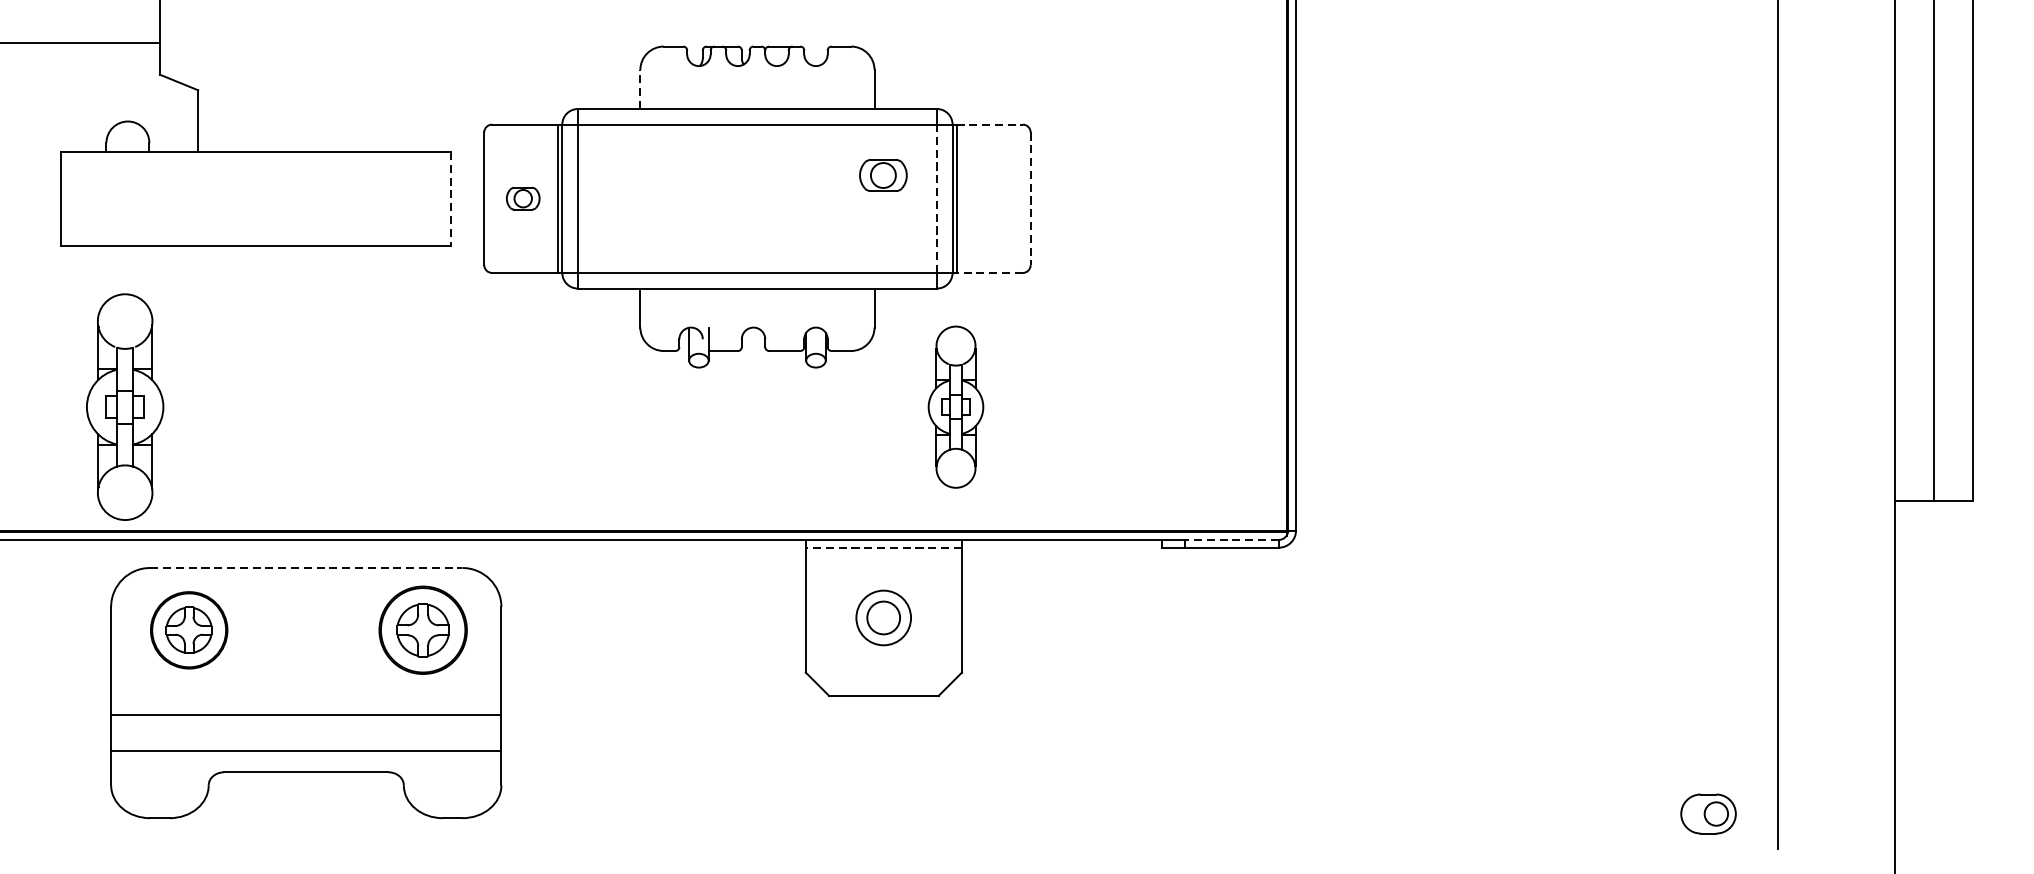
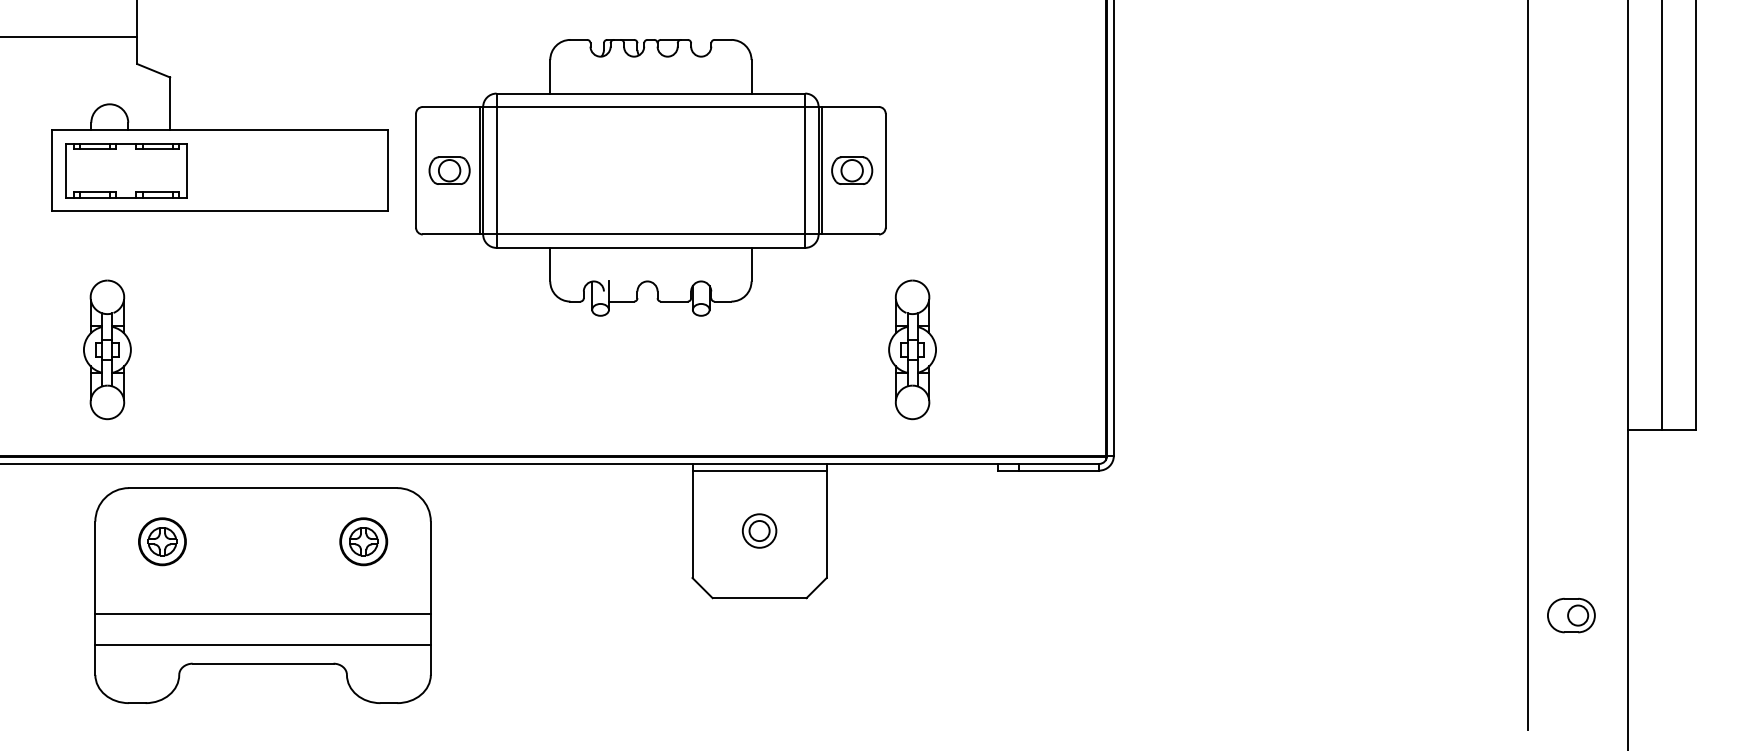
line: (640, 89) -> (550, 76), dashed -> solid
line: (989, 125) -> (850, 107), dashed -> solid
part: (883, 175) -> (852, 170), moved
part: (147, 198) -> (126, 170), added
part: (523, 198) -> (449, 170), size x1.43
line: (937, 198) -> (805, 170), dashed -> solid
line: (451, 199) -> (387, 171), dashed -> solid
line: (1030, 199) -> (885, 171), dashed -> solid
line: (989, 272) -> (850, 234), dashed -> solid
part: (125, 406) -> (107, 349), size x0.71
part: (955, 406) -> (912, 349), moved
line: (1231, 539) -> (1058, 463), dashed -> solid
line: (883, 547) -> (759, 470), dashed -> solid
line: (306, 568) -> (263, 488), dashed -> solid
part: (883, 617) -> (759, 530), size x0.71
part: (189, 630) -> (162, 541), size x0.71
part: (423, 630) -> (363, 541), size x0.62
part: (1708, 813) -> (1571, 615), moved

